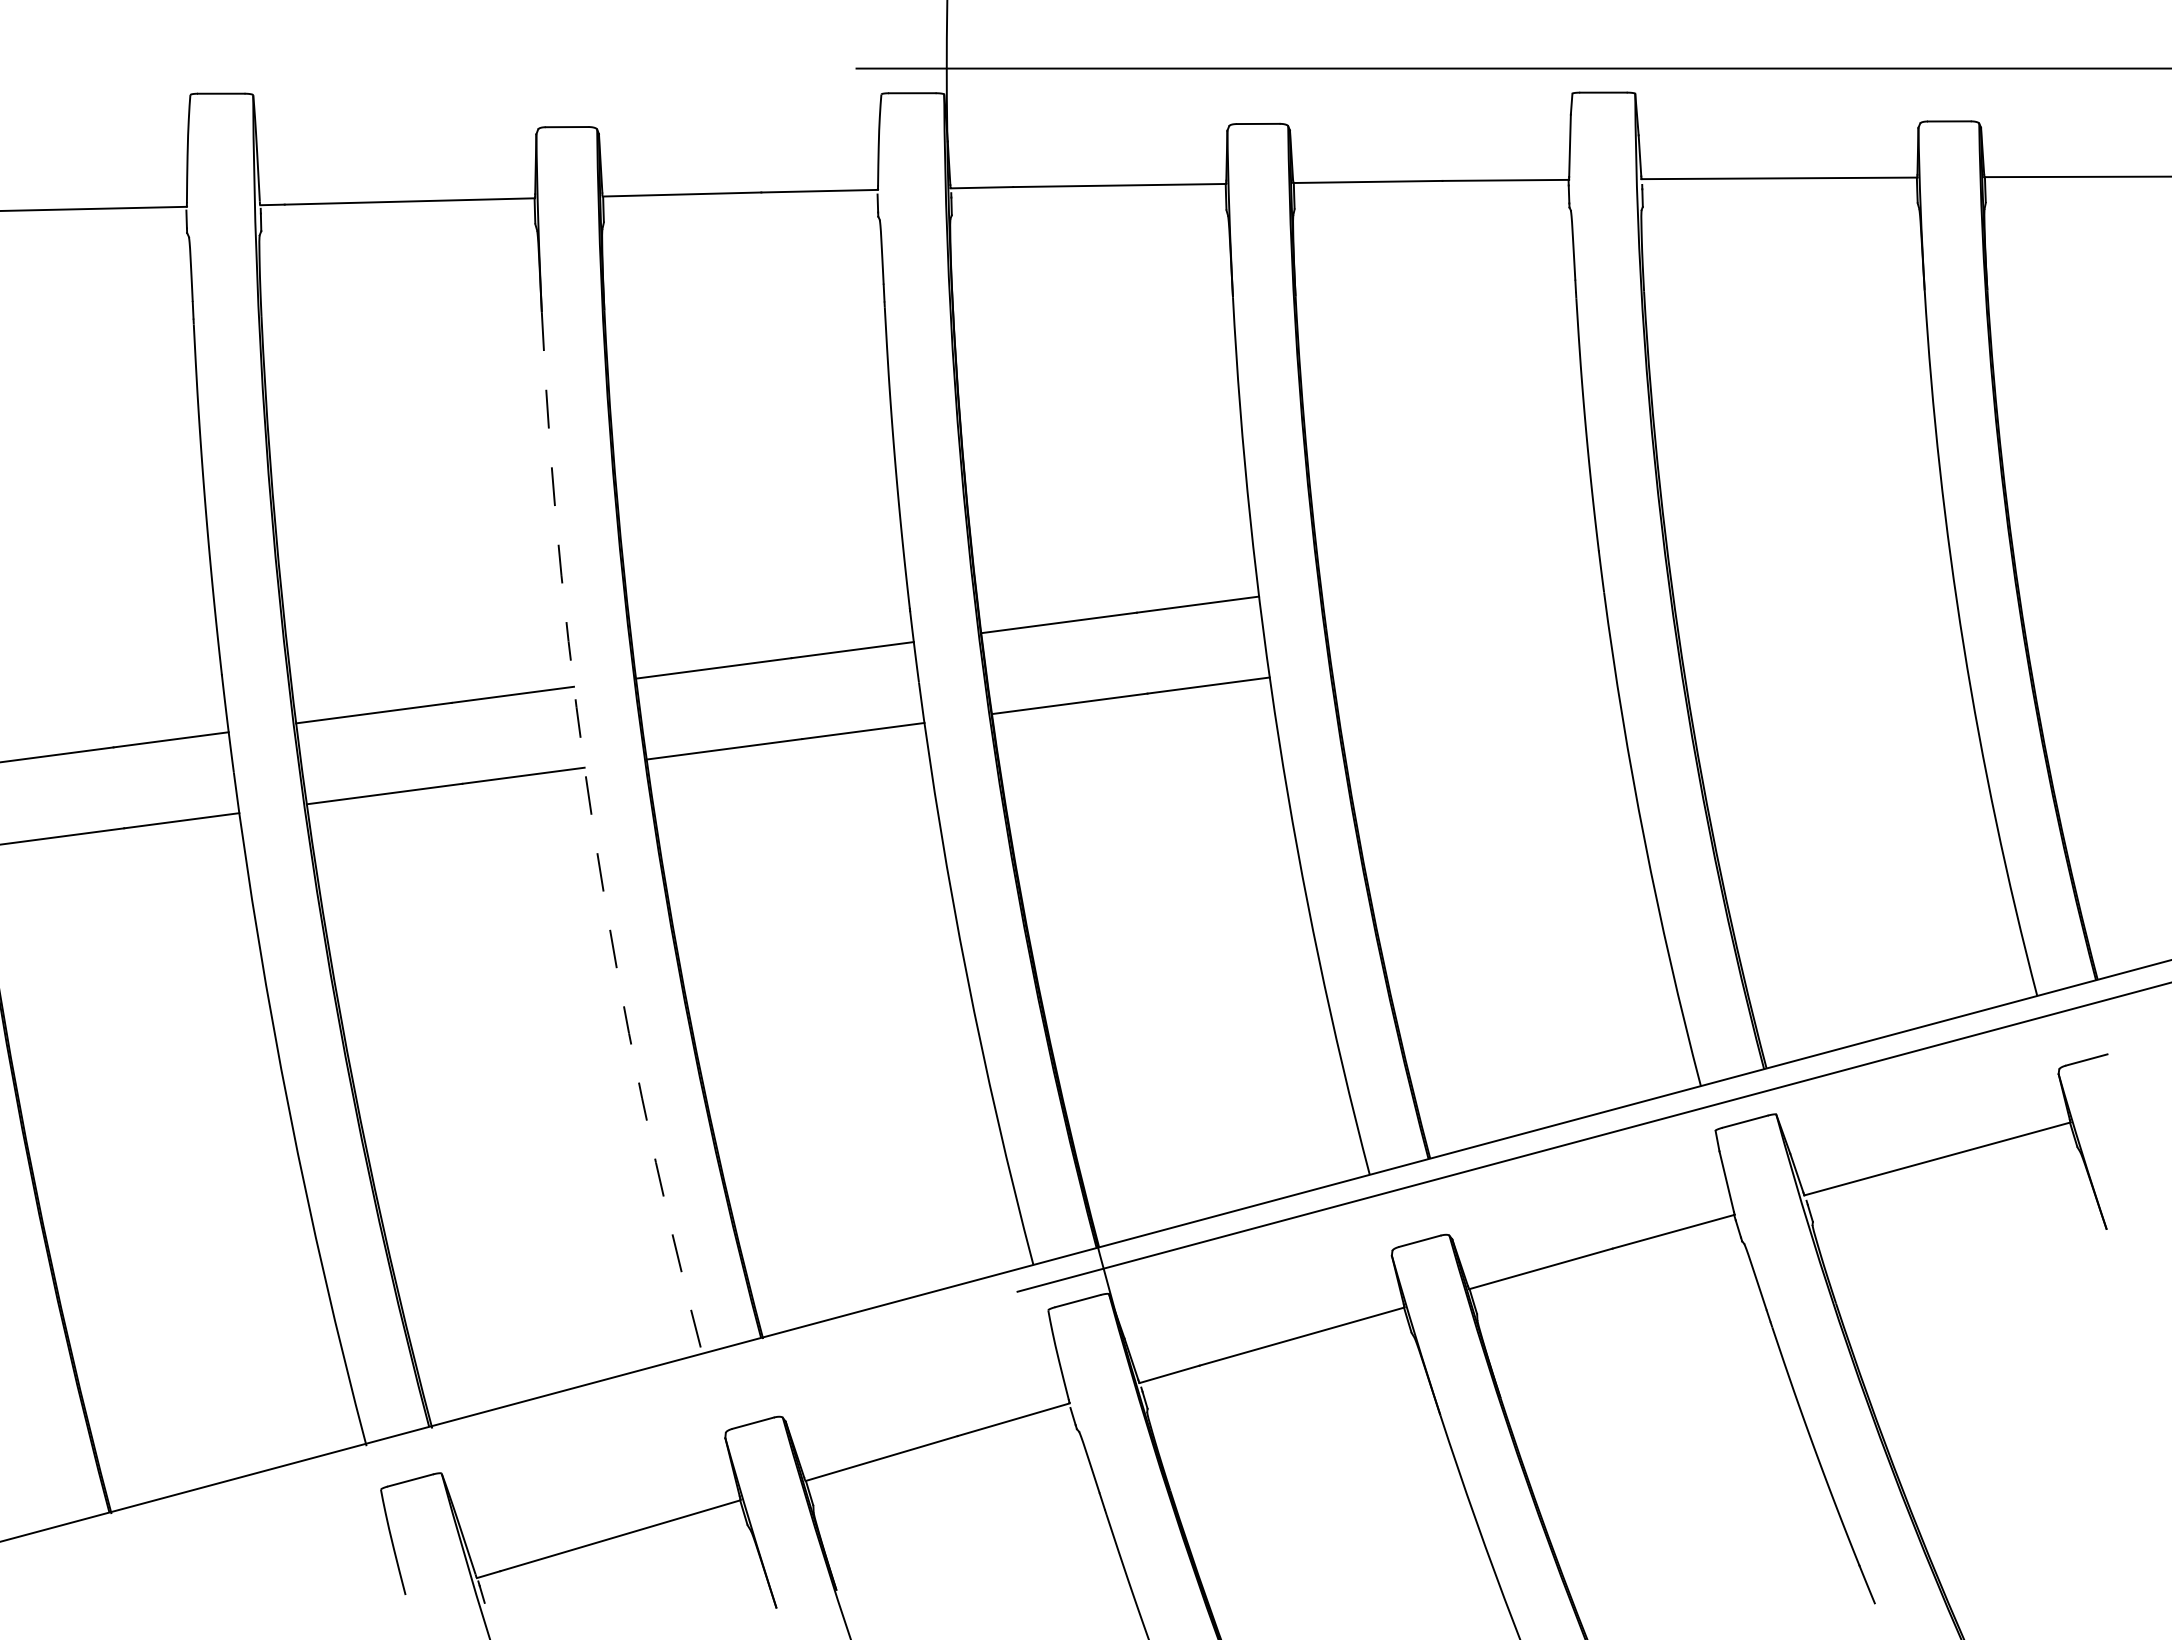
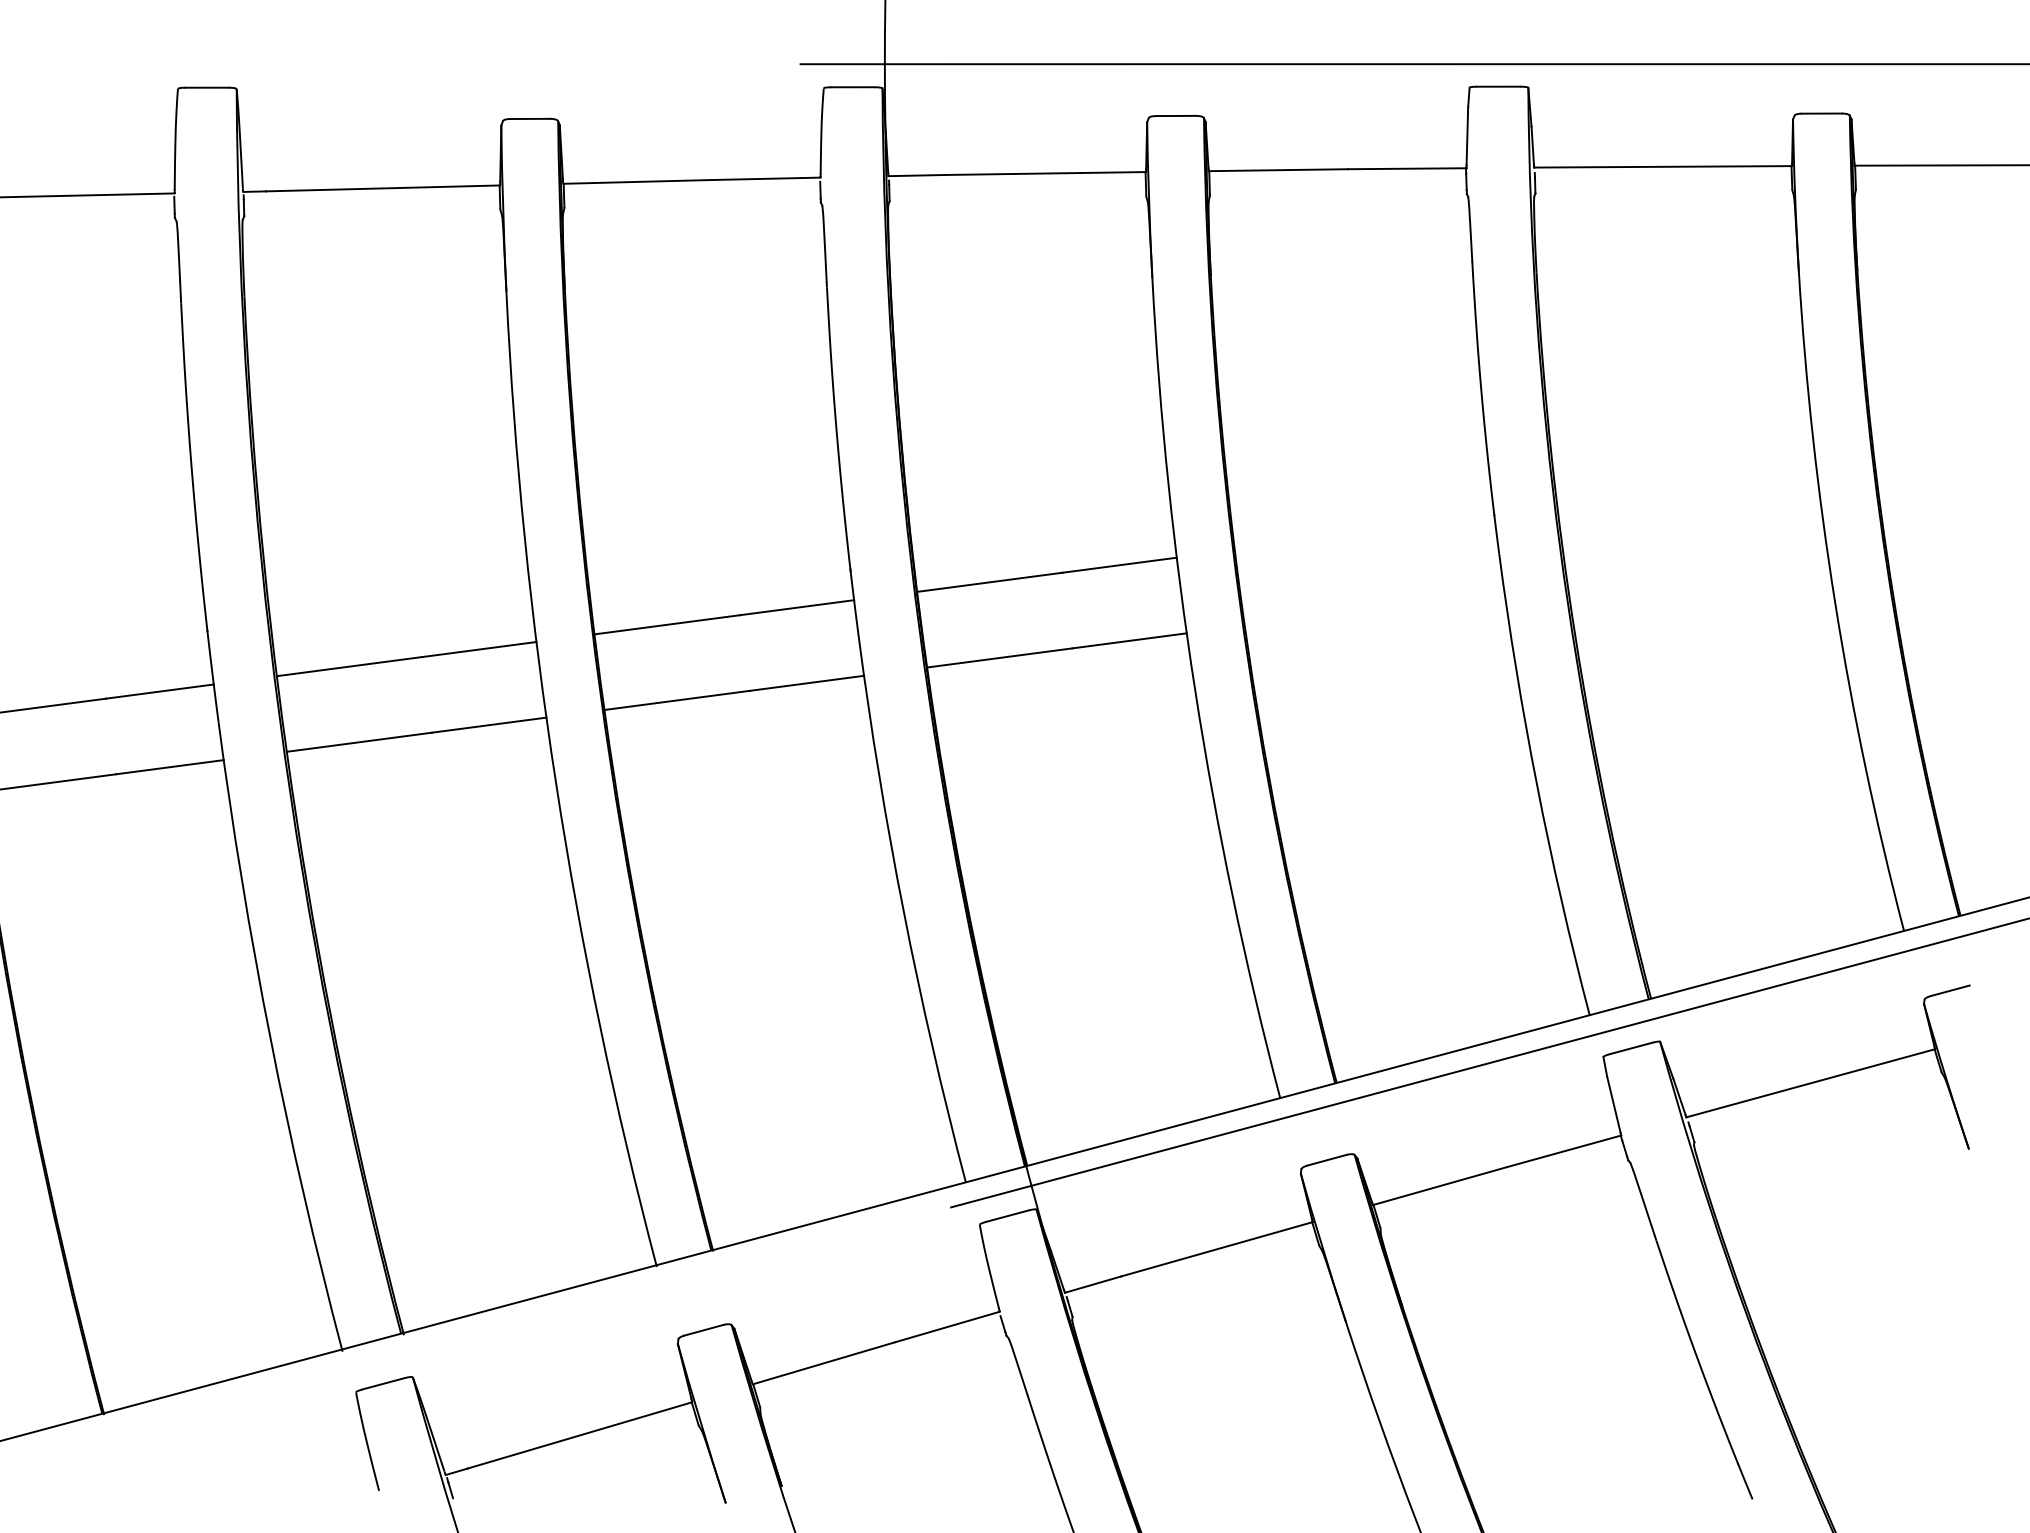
arc: (594, 838) -> (555, 783), dashed -> solid

